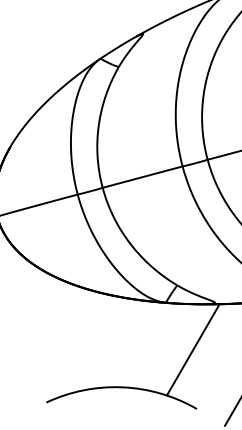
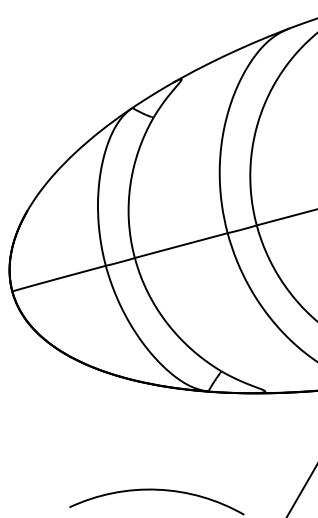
line: (192, 350) -> (239, 446), removed

